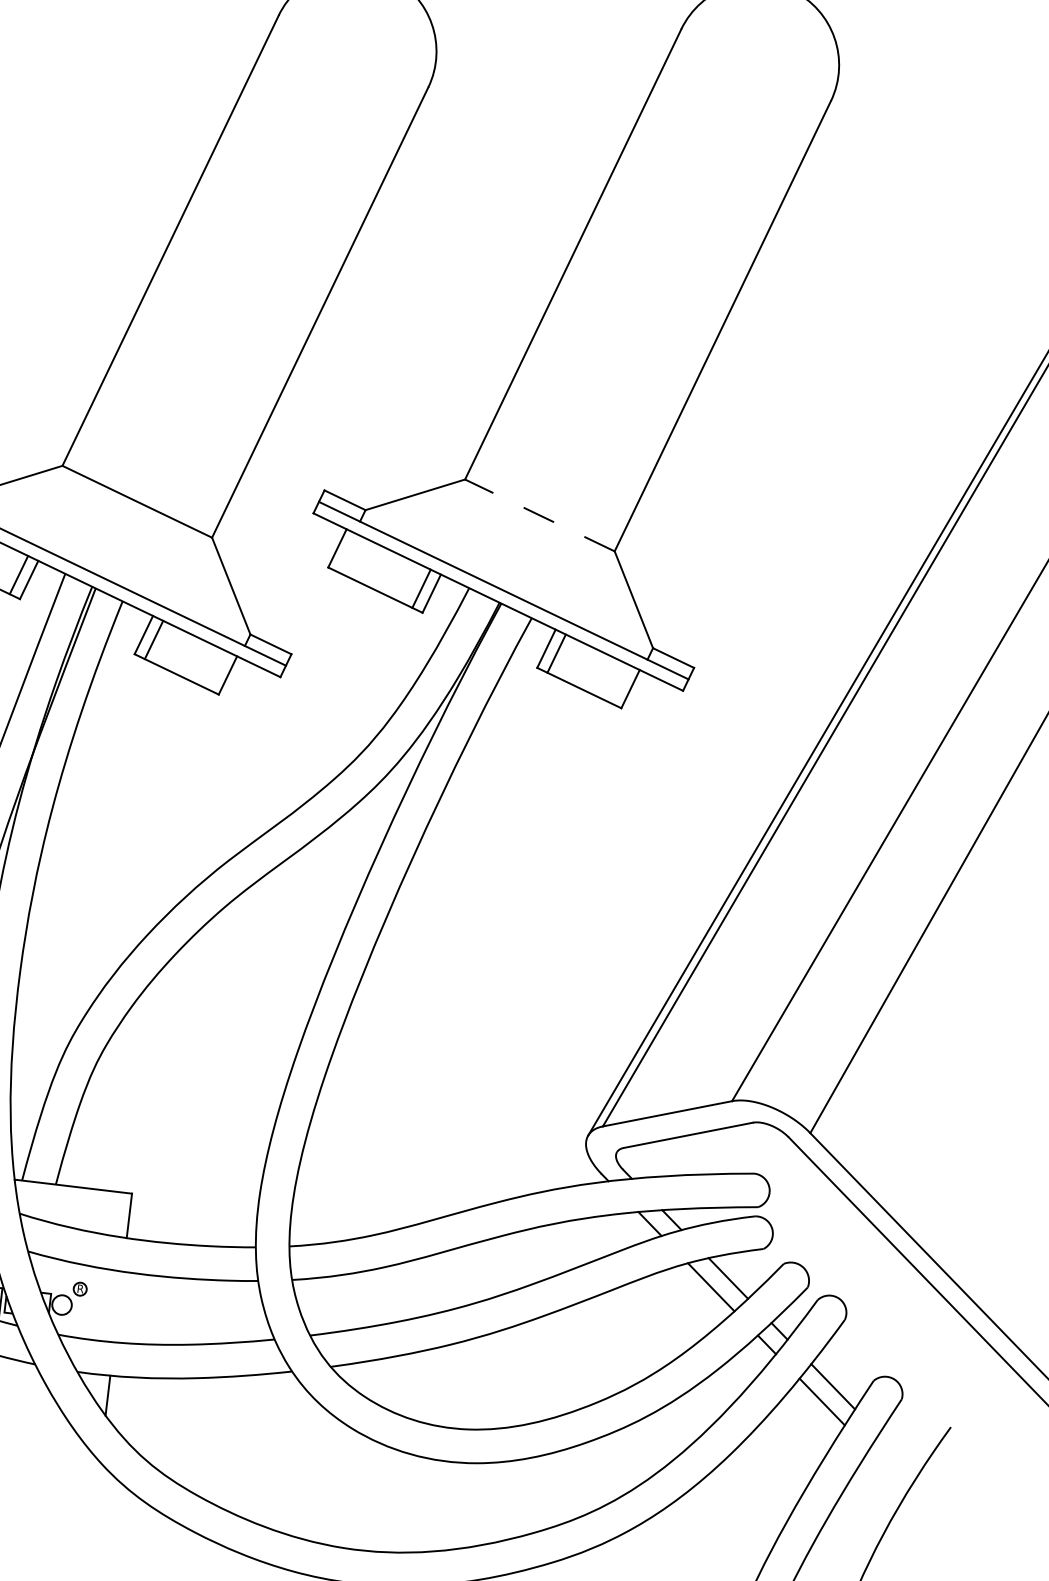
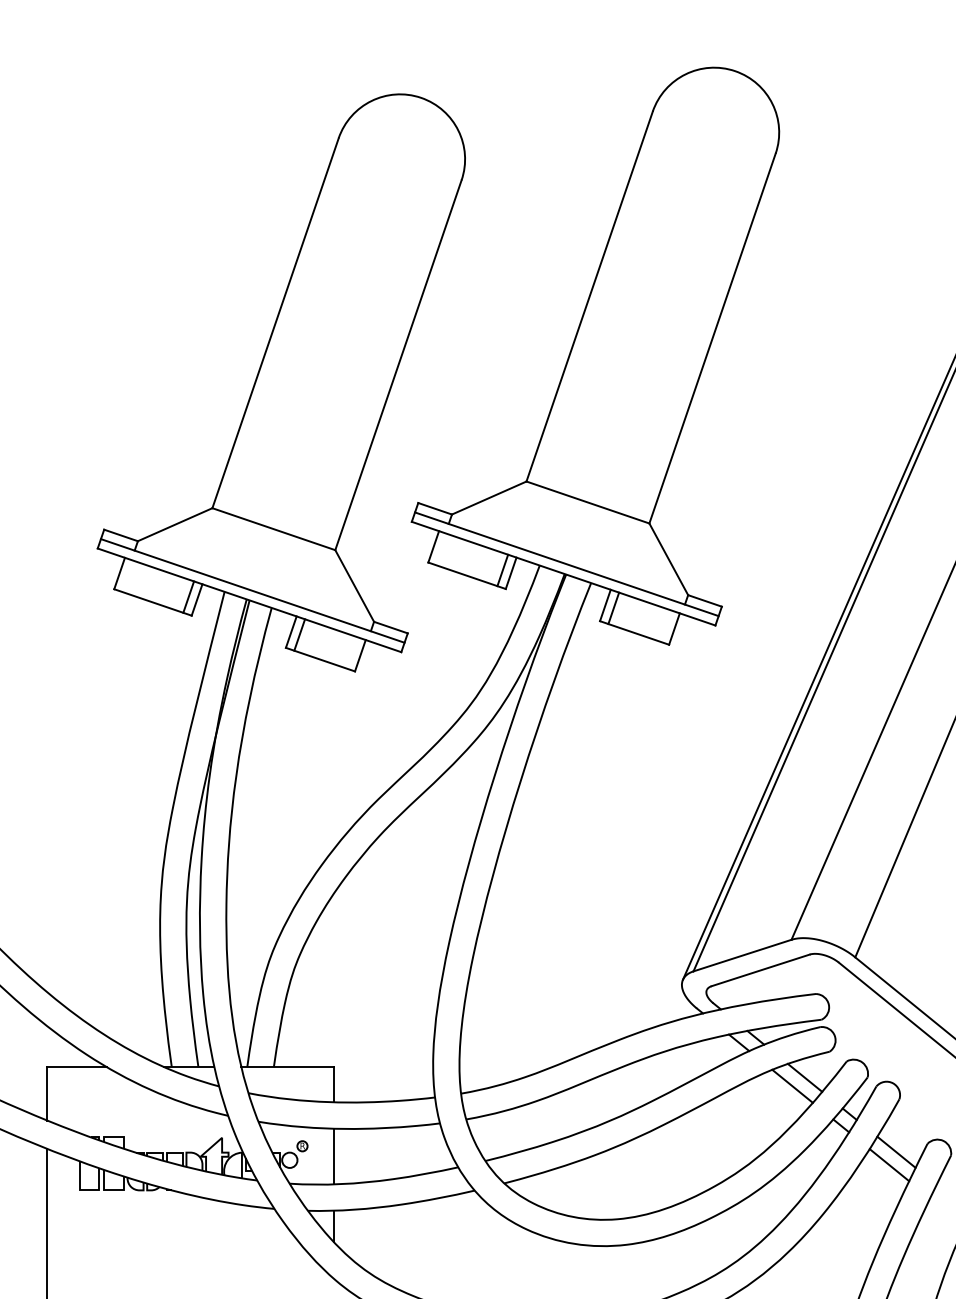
line: (539, 515) -> (587, 502), dashed -> solid
line: (118, 1306) -> (333, 1156), added

